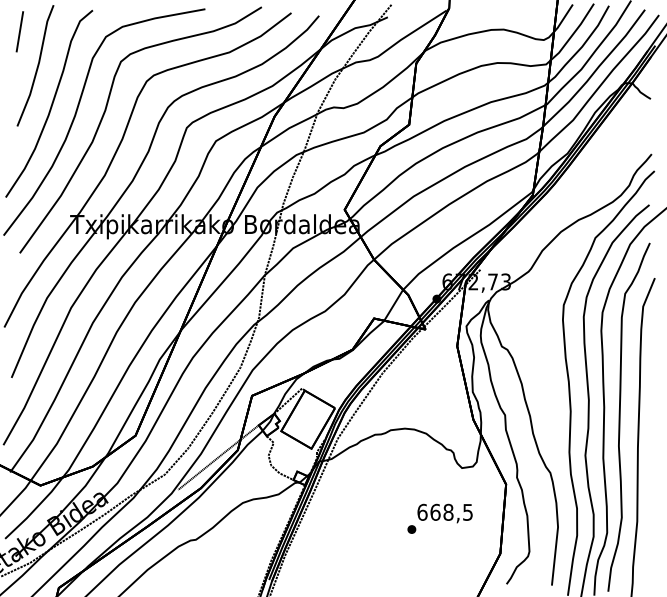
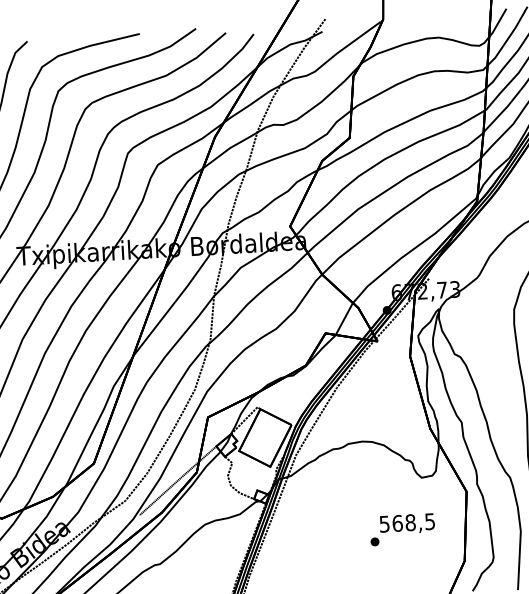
text: (422, 511) -> (384, 523), 668,5 -> 568,5

